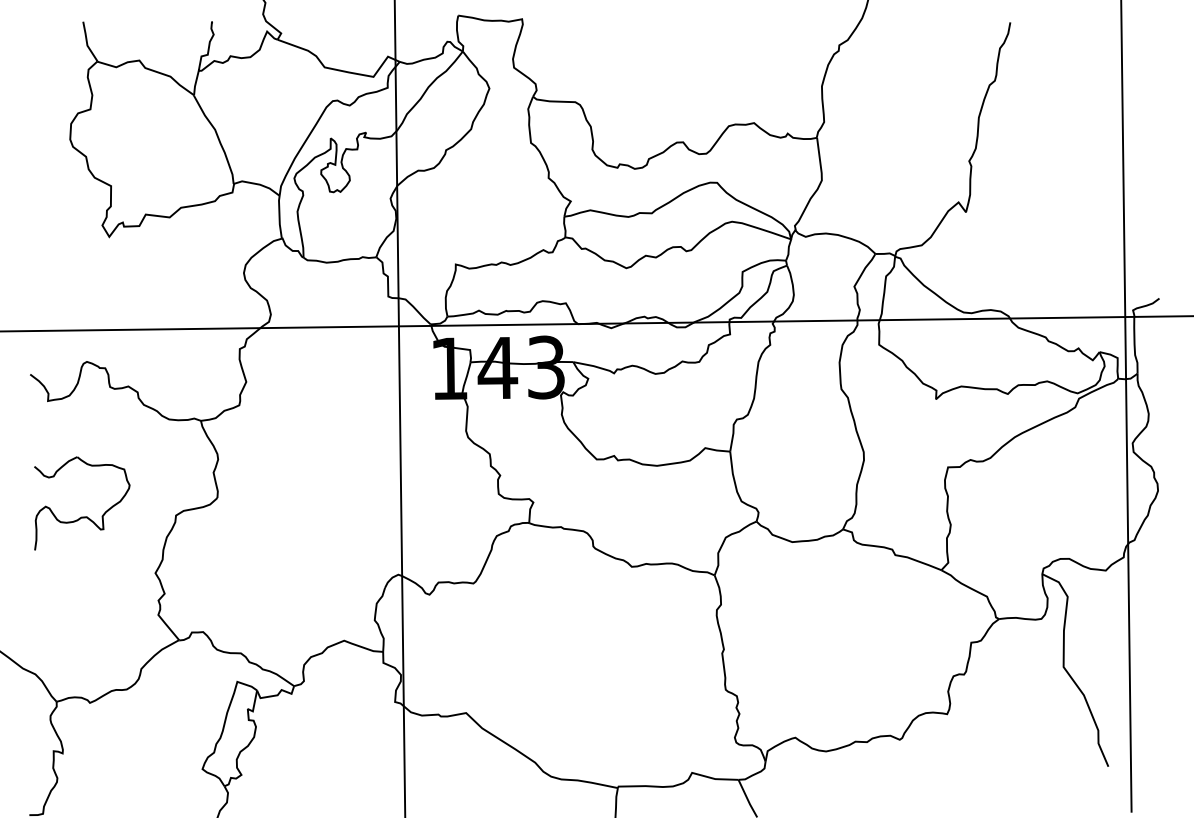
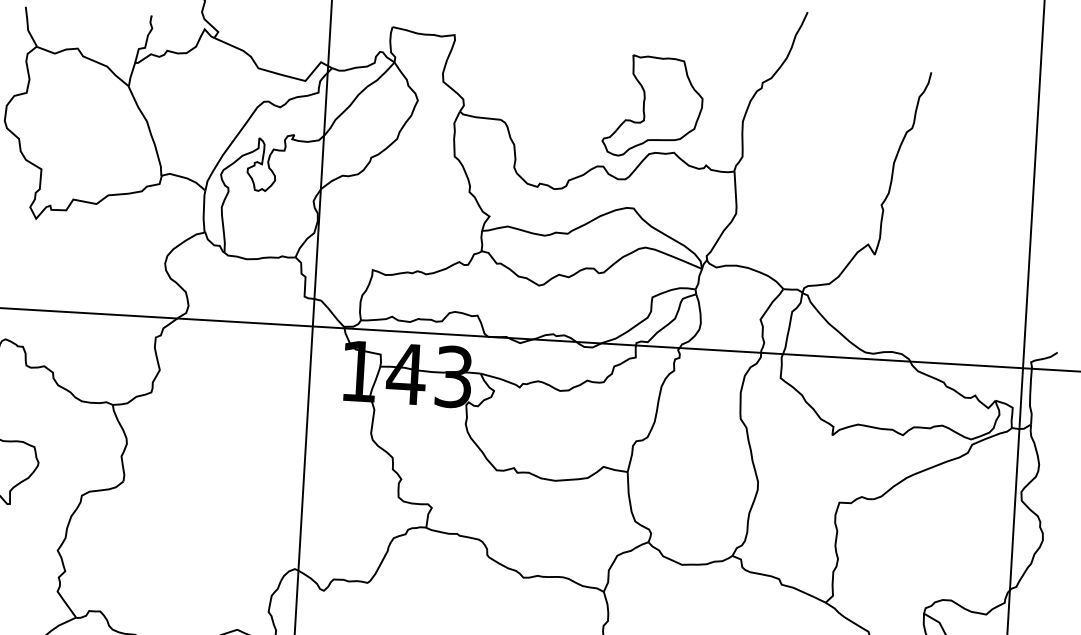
part: (729, 77) -> (653, 106), added

